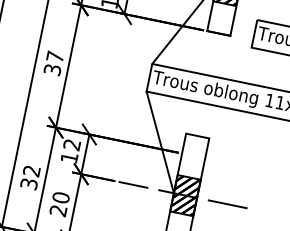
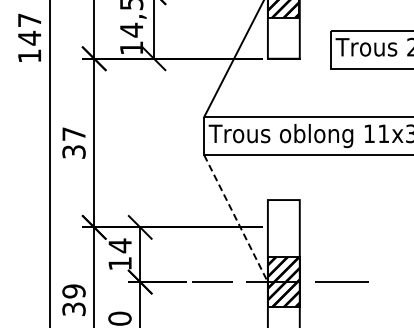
line: (160, 143) -> (236, 219), solid -> dashed
text: (71, 144) -> (119, 245), 12 -> 14
text: (31, 171) -> (73, 291), 32 -> 39

